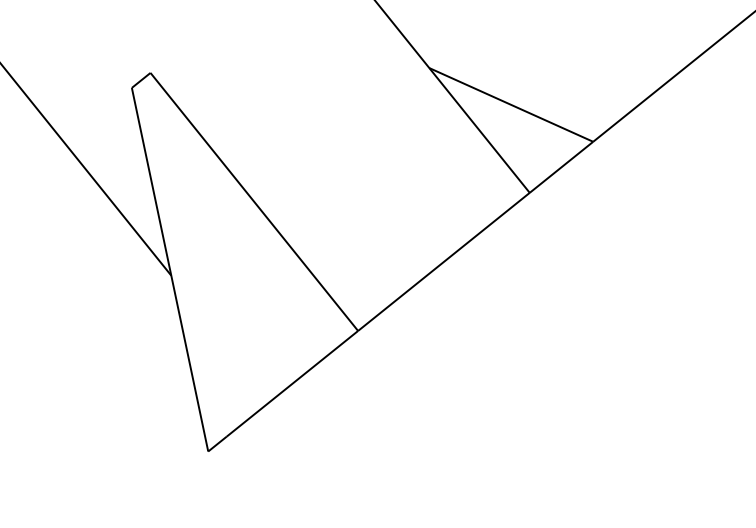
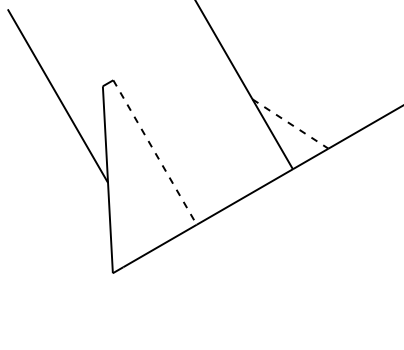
line: (511, 105) -> (290, 124), solid -> dashed
line: (255, 201) -> (155, 152), solid -> dashed

